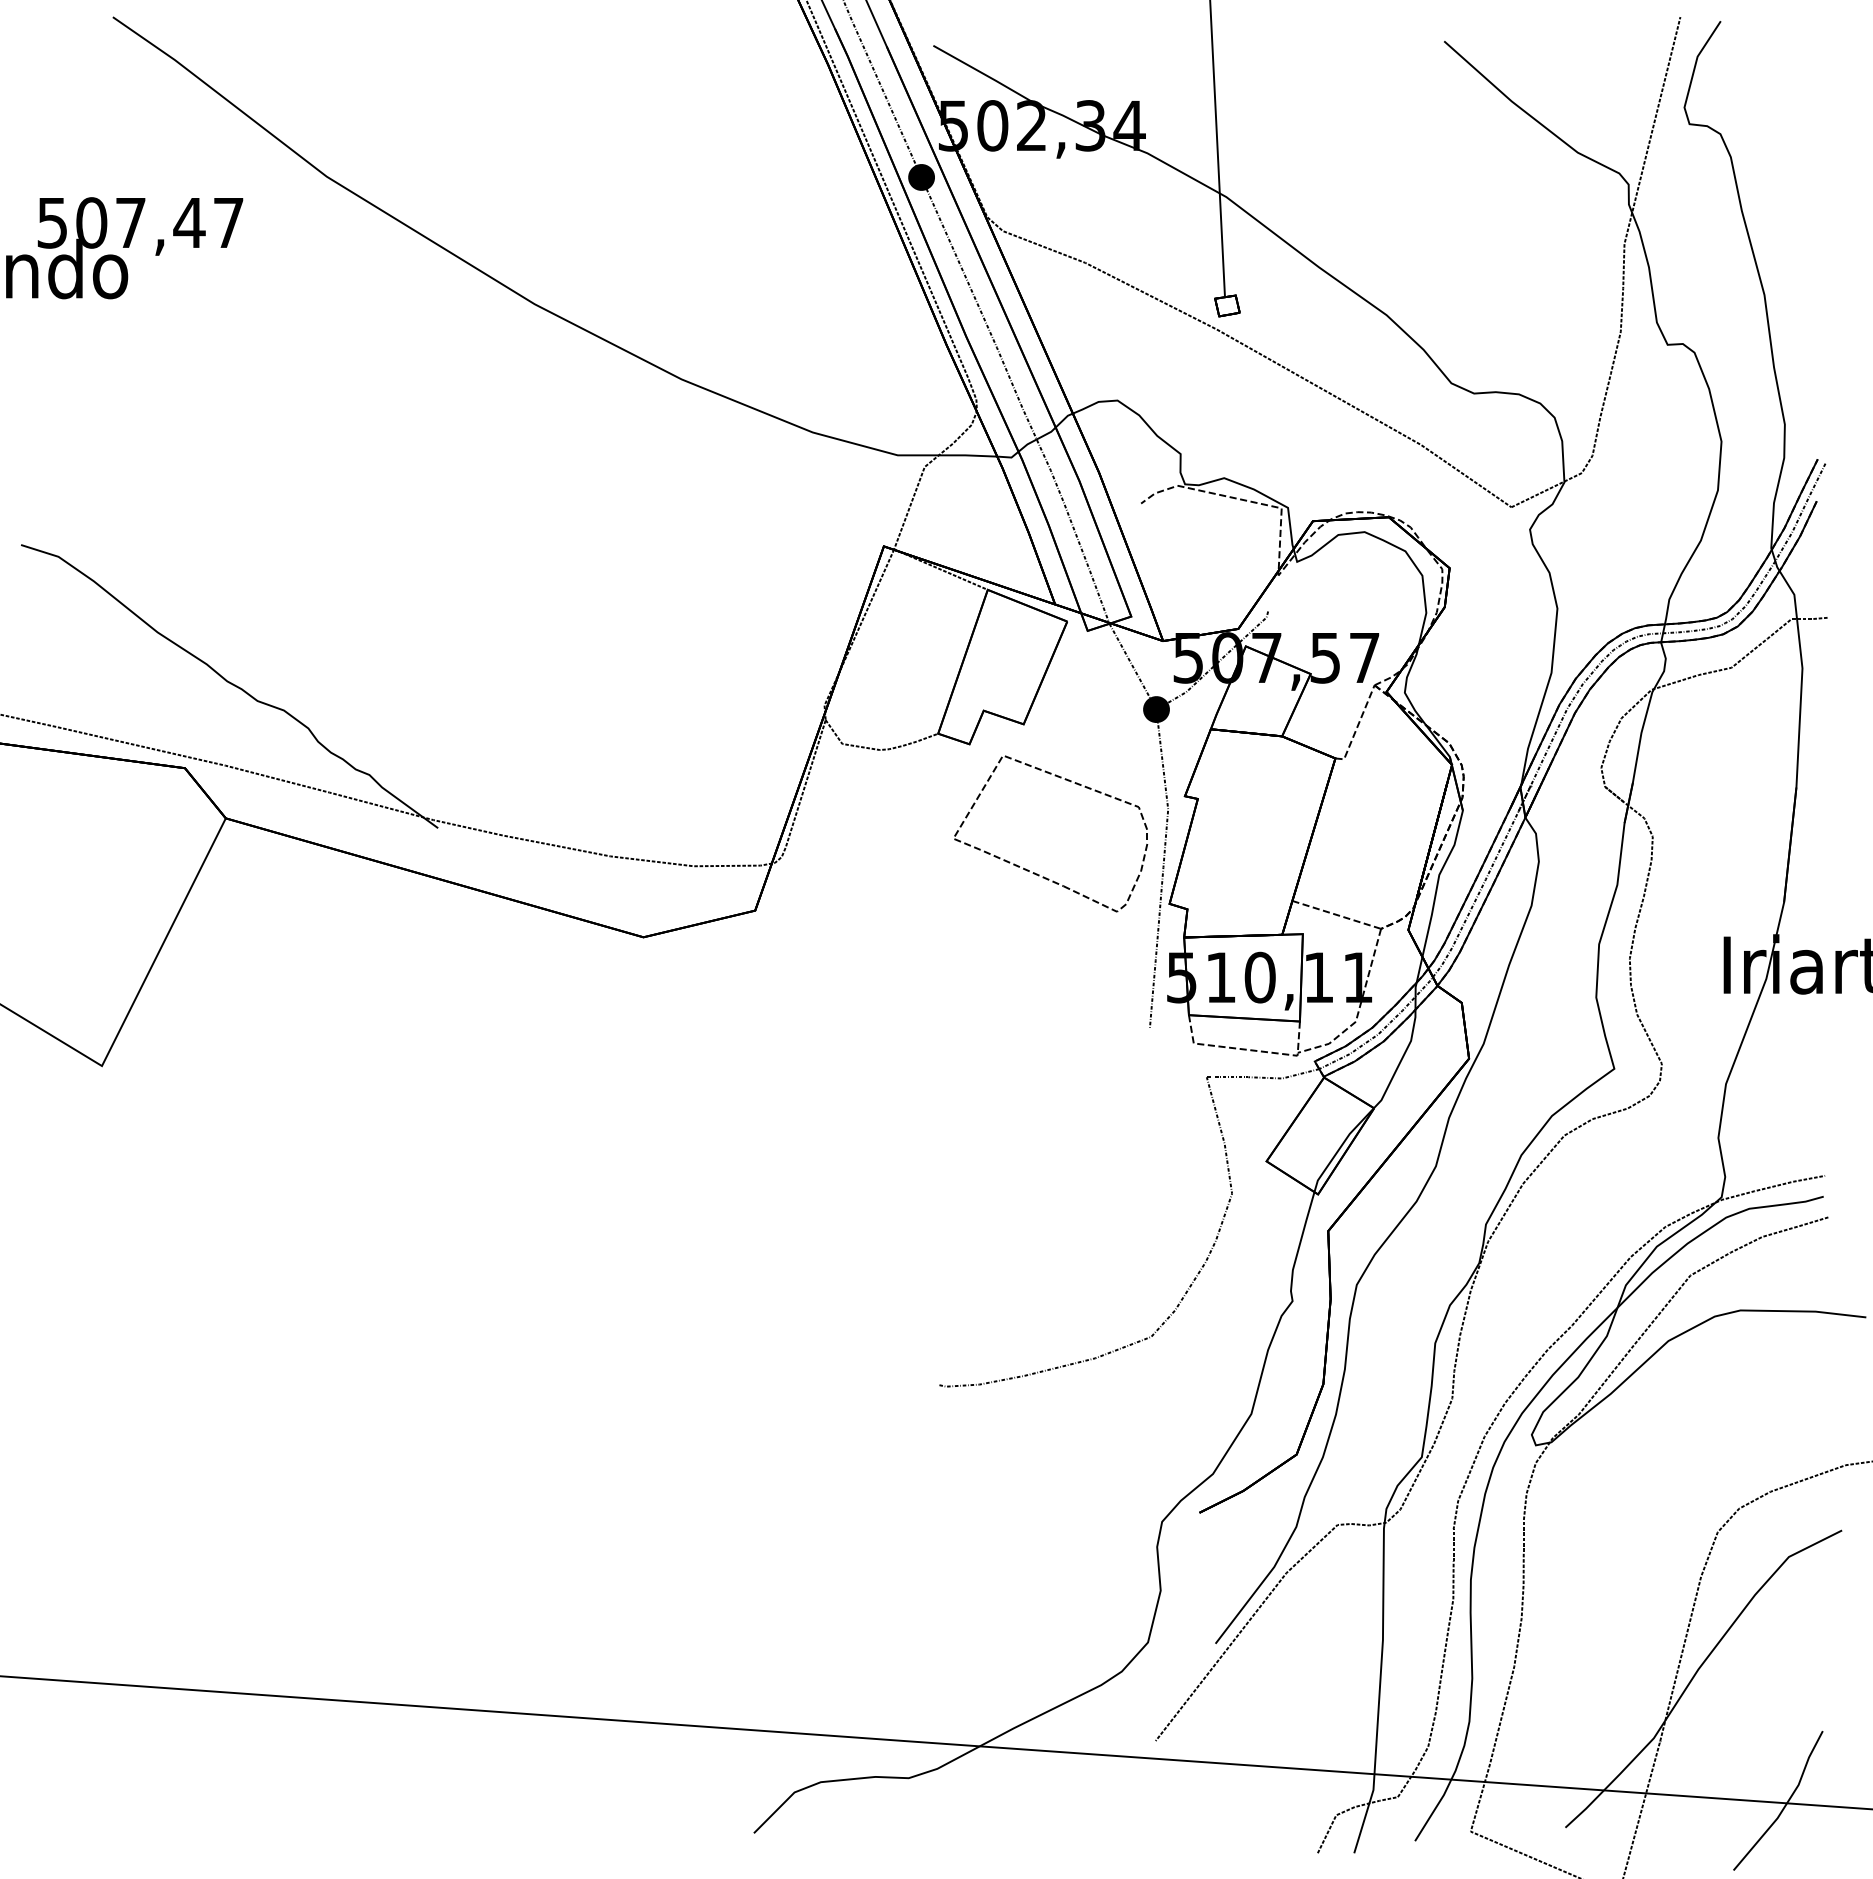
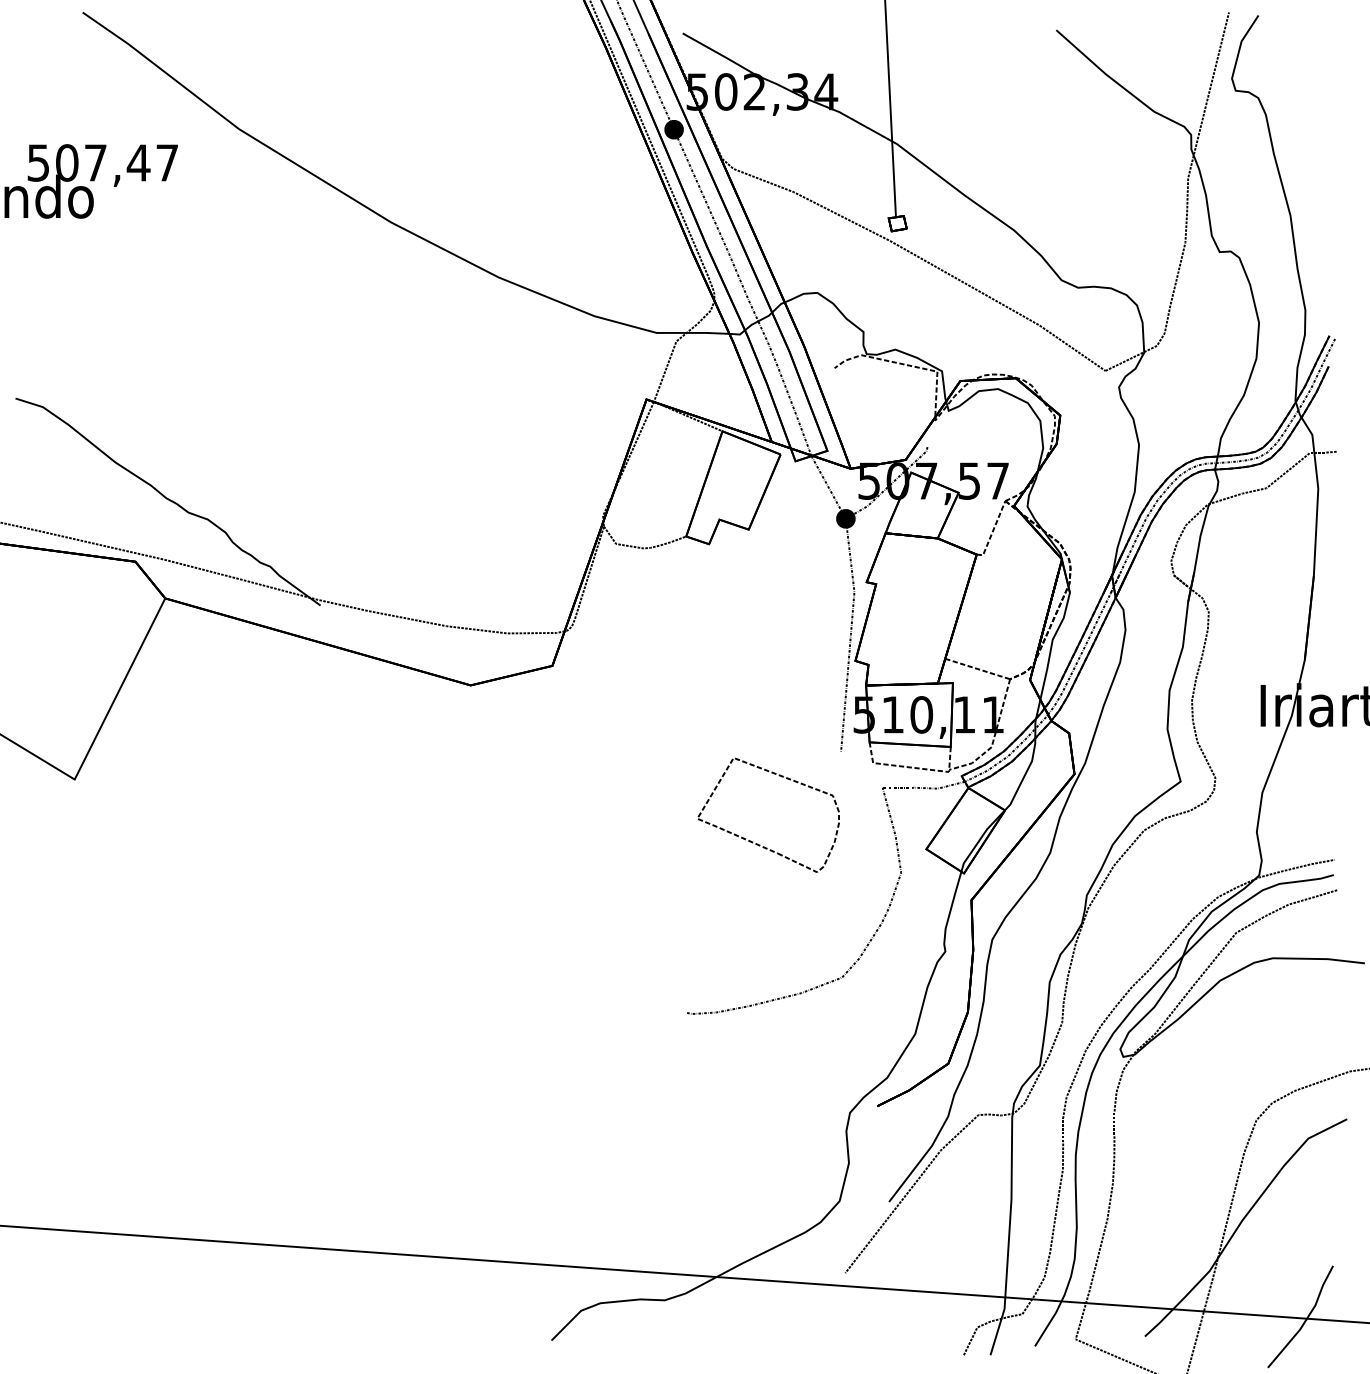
part: (1035, 872) -> (757, 843), moved

